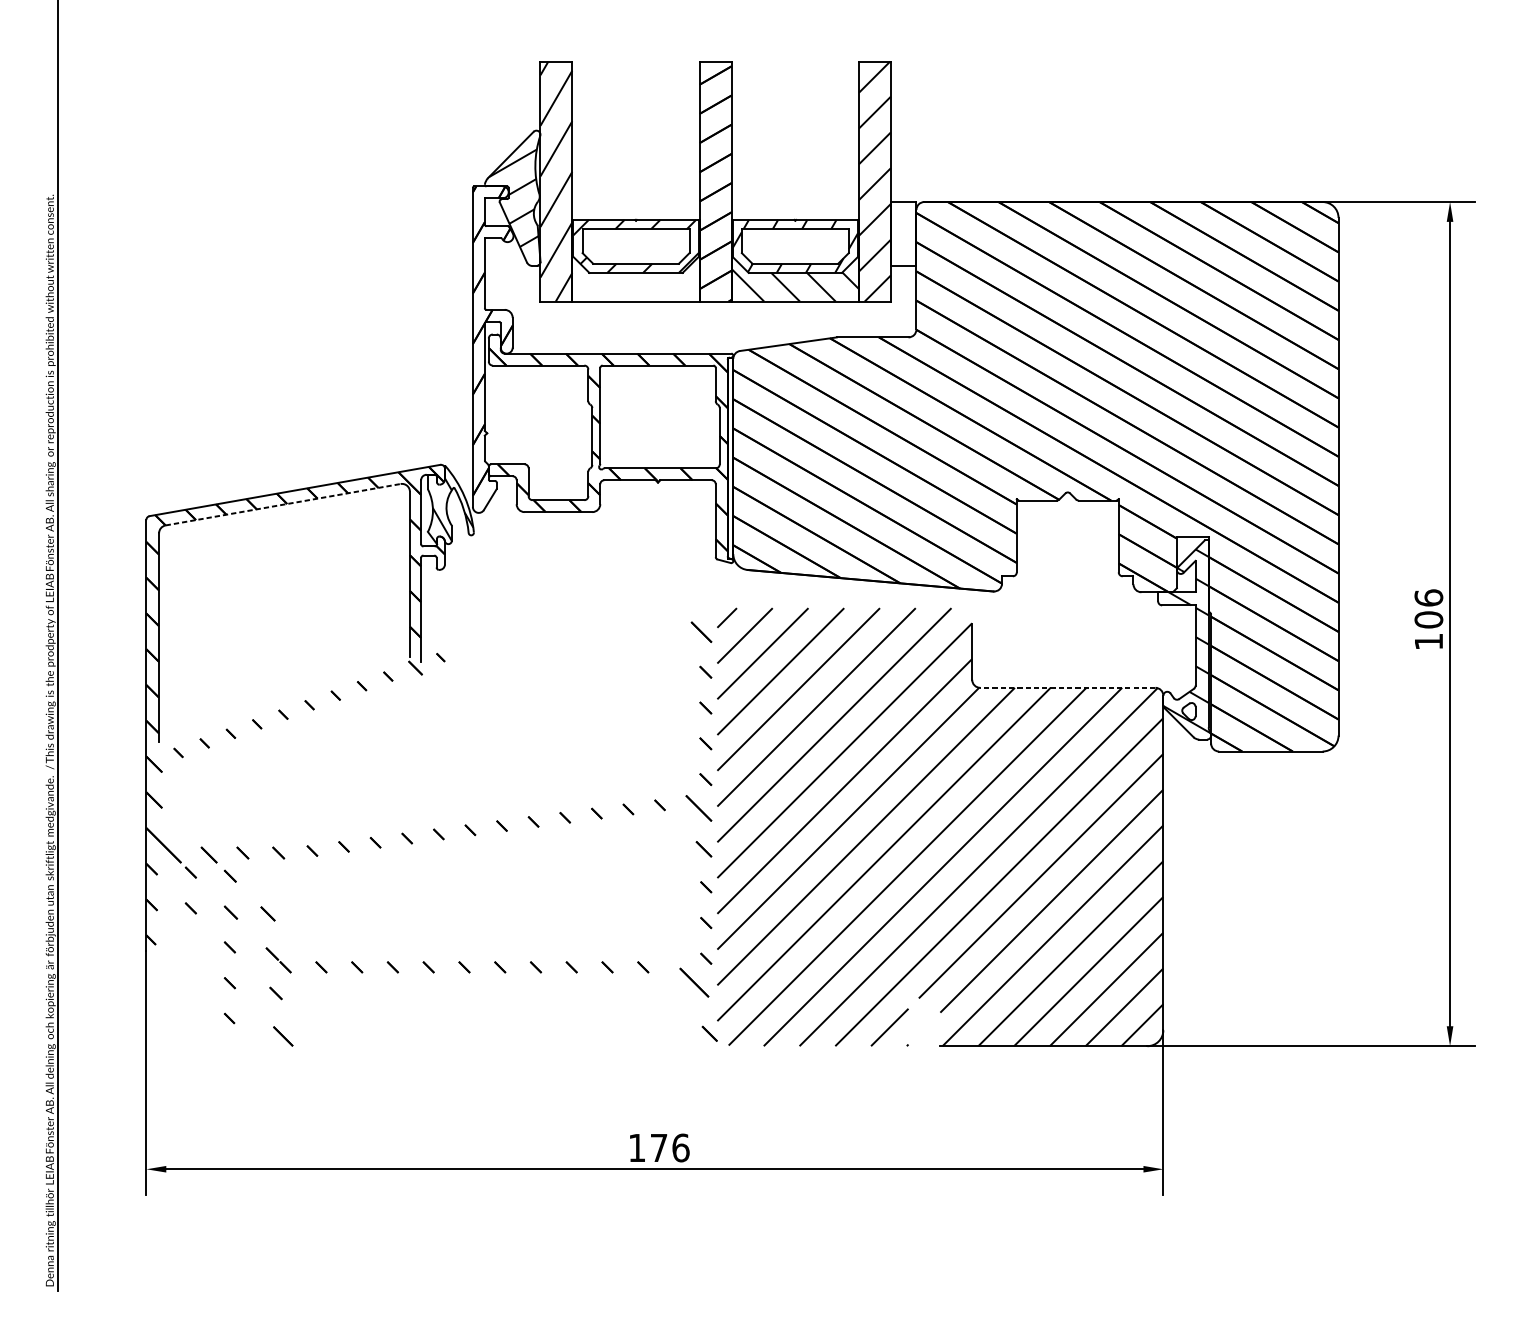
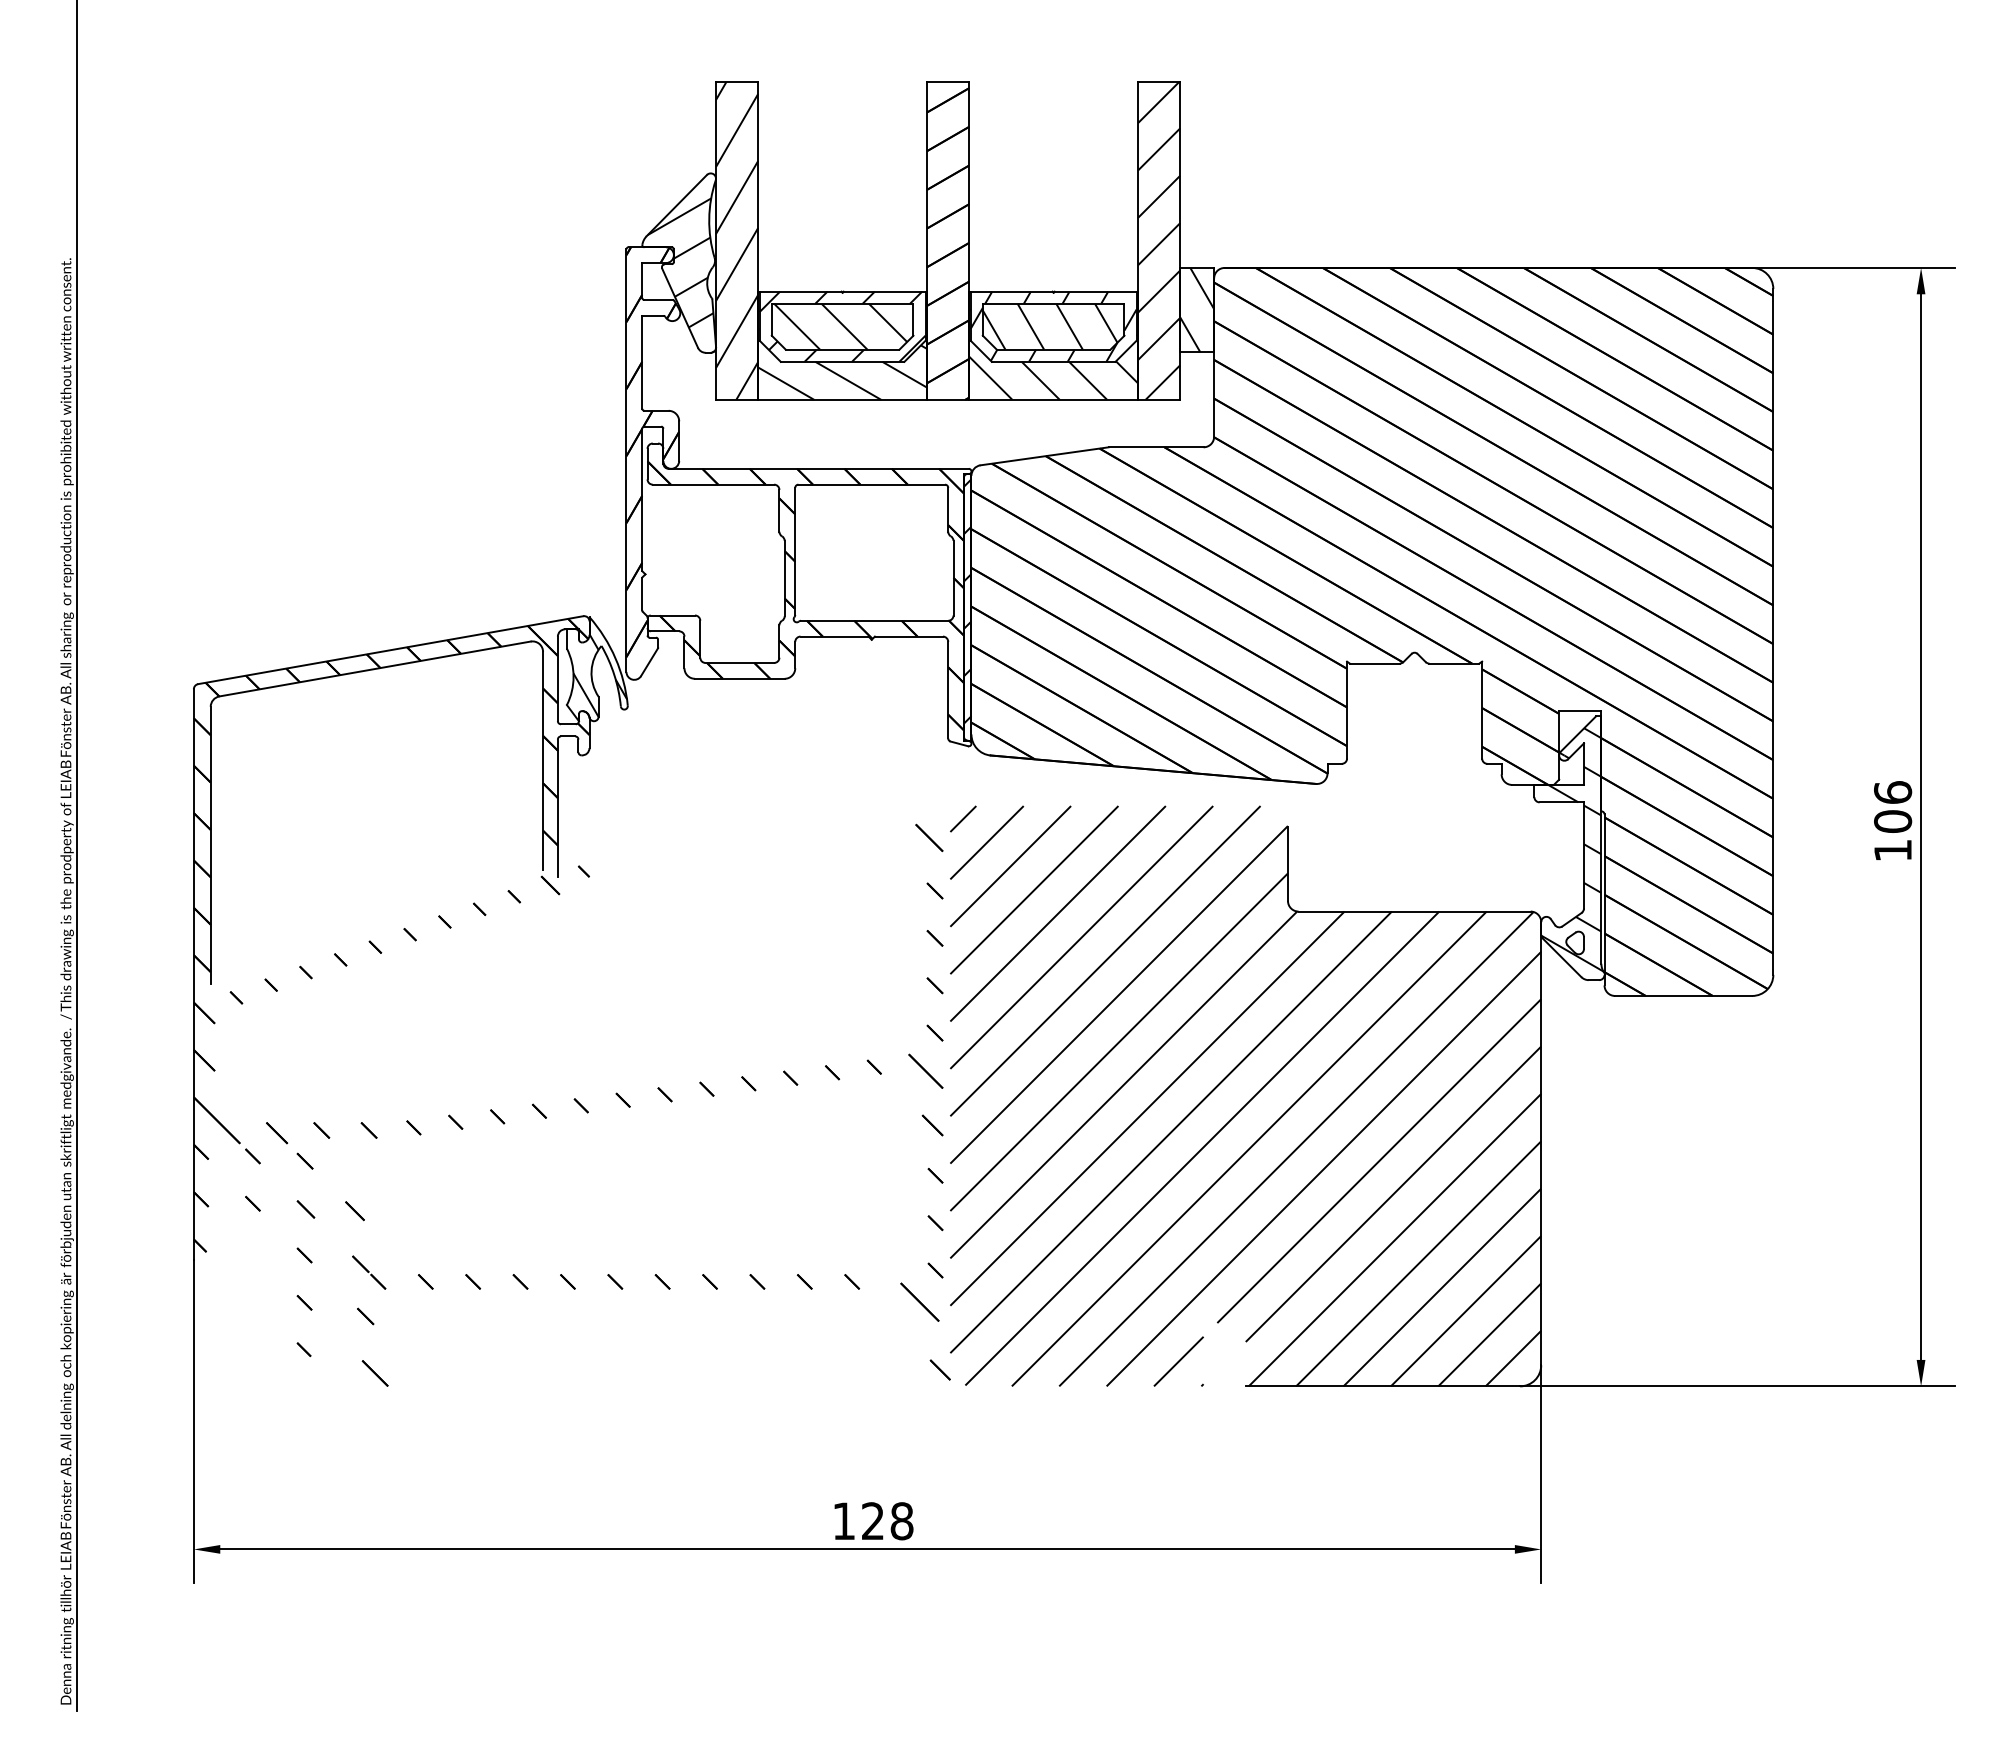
hatch: (903, 233) -> (1197, 309), added
hatch: (634, 246) -> (840, 326), added
hatch: (792, 246) -> (1049, 326), added
hatch: (635, 267) -> (842, 354), added
hatch: (730, 453) -> (967, 601), added
line: (283, 504) -> (375, 668), dashed -> solid
line: (1067, 687) -> (1414, 911), dashed -> solid
text: (669, 1148) -> (887, 1521), 176 -> 128

